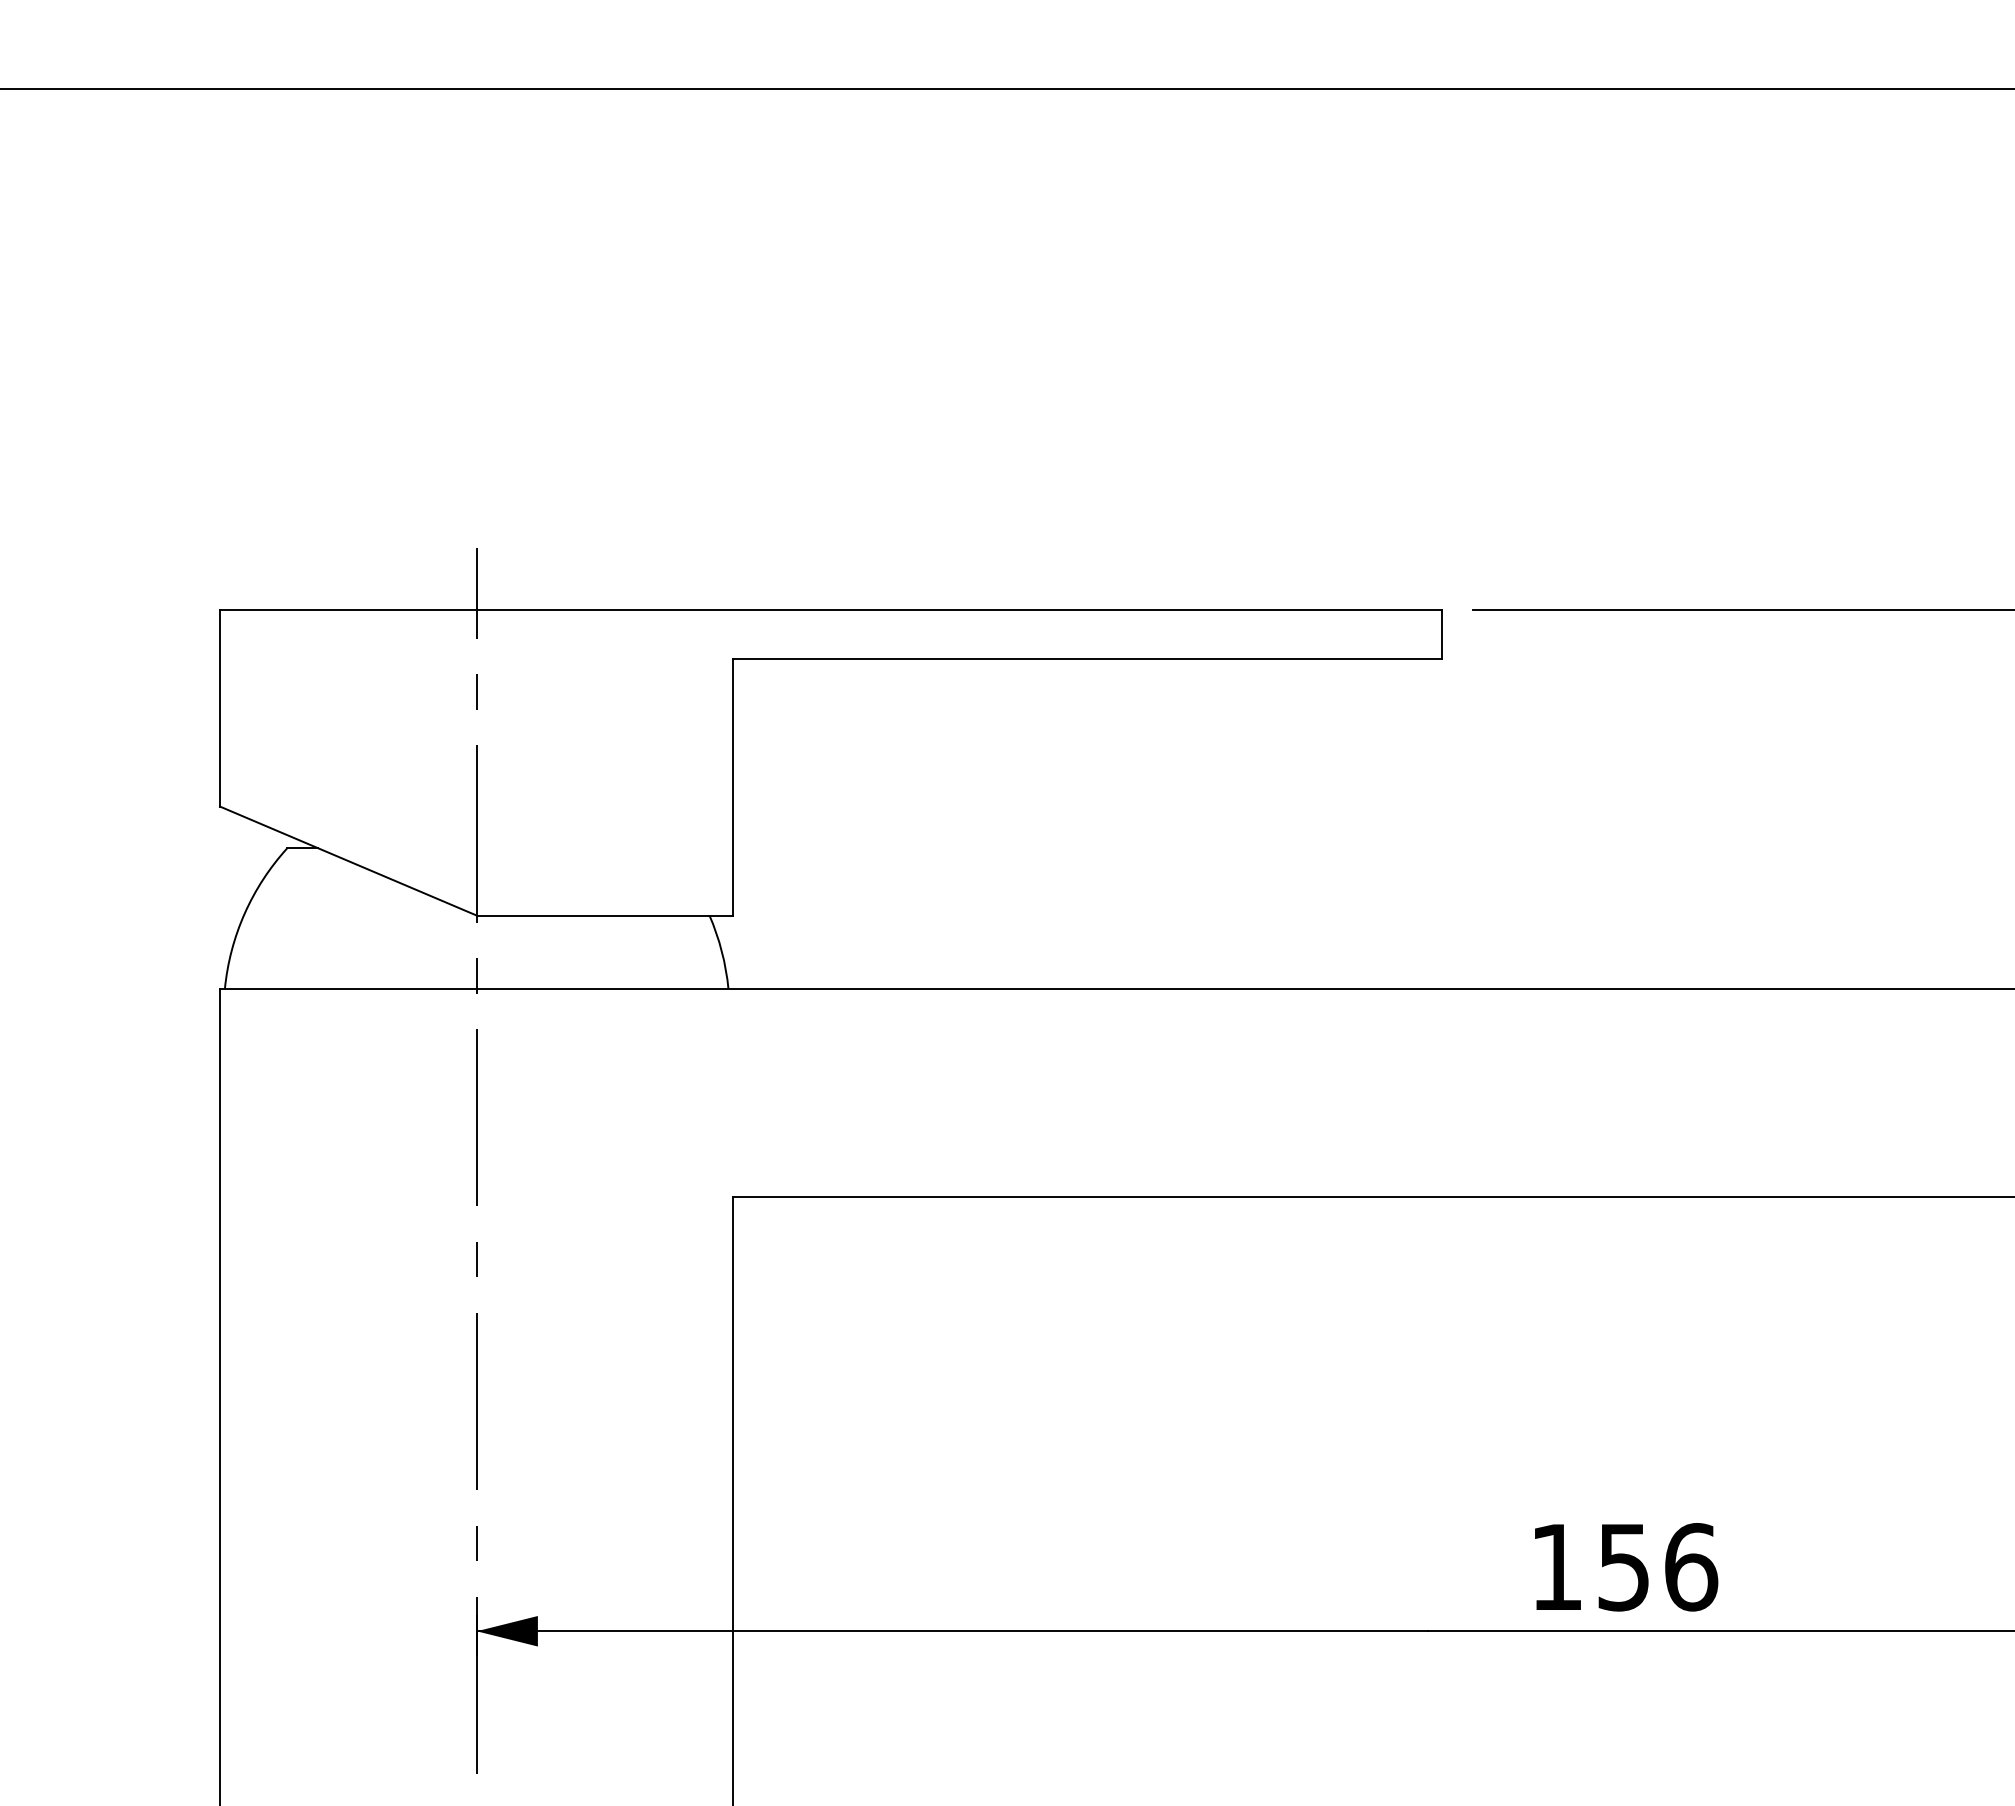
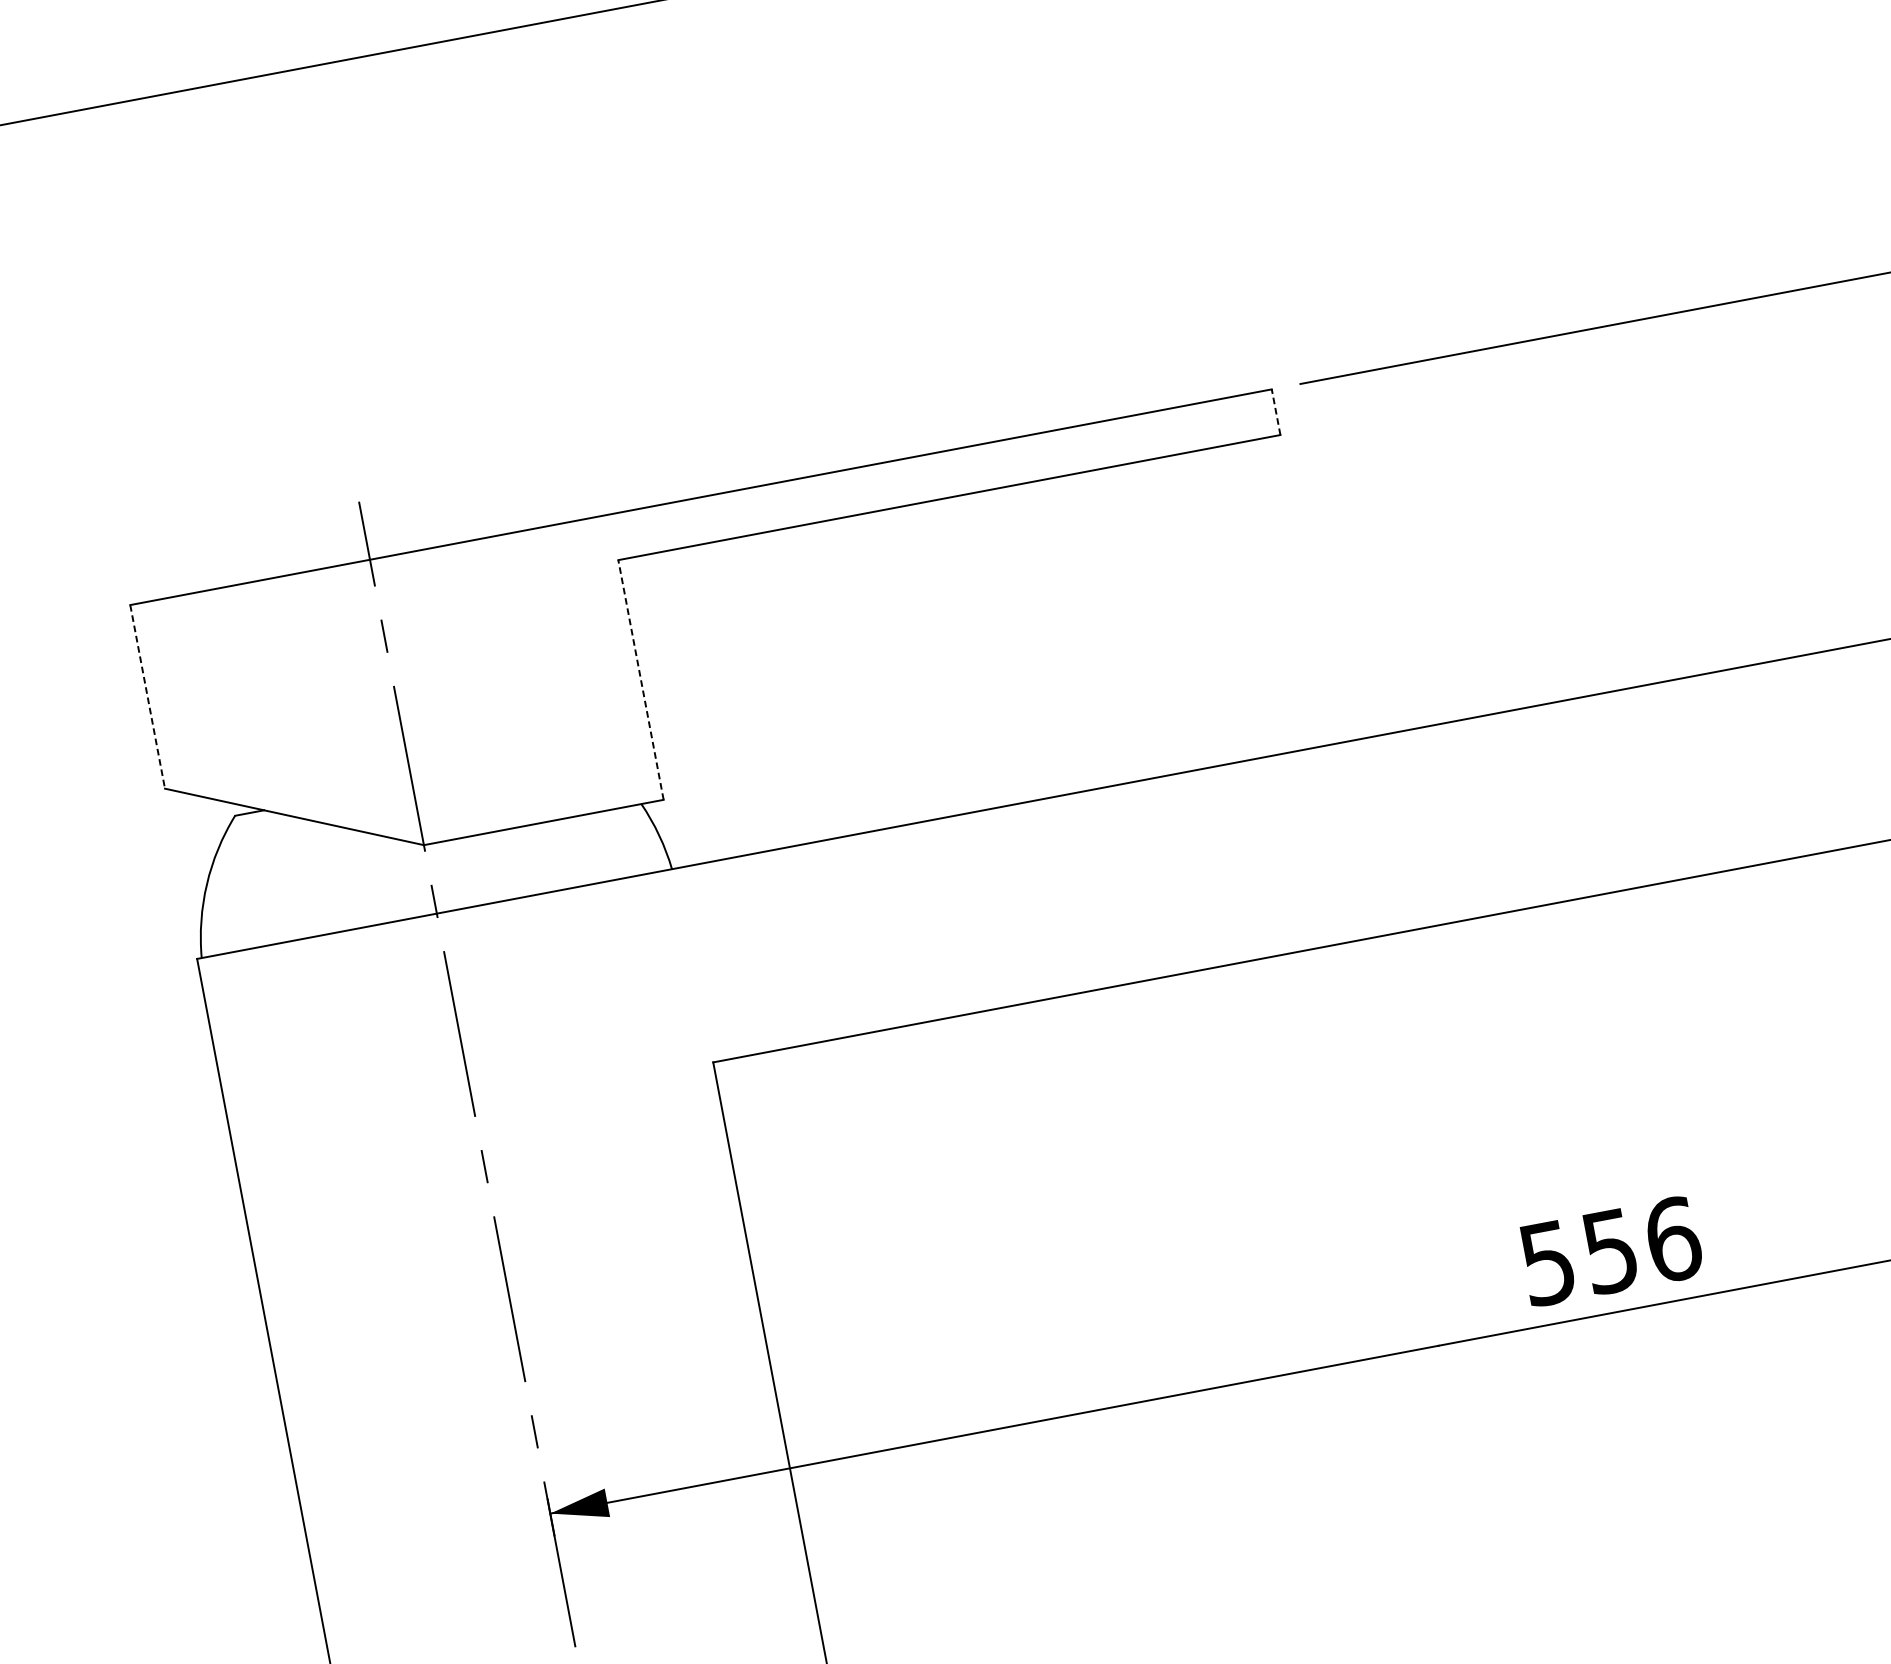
line: (1442, 633) -> (1276, 411), solid -> dashed
line: (220, 708) -> (148, 696), solid -> dashed
line: (733, 786) -> (641, 679), solid -> dashed
text: (1556, 1567) -> (1547, 1263), 156 -> 556

